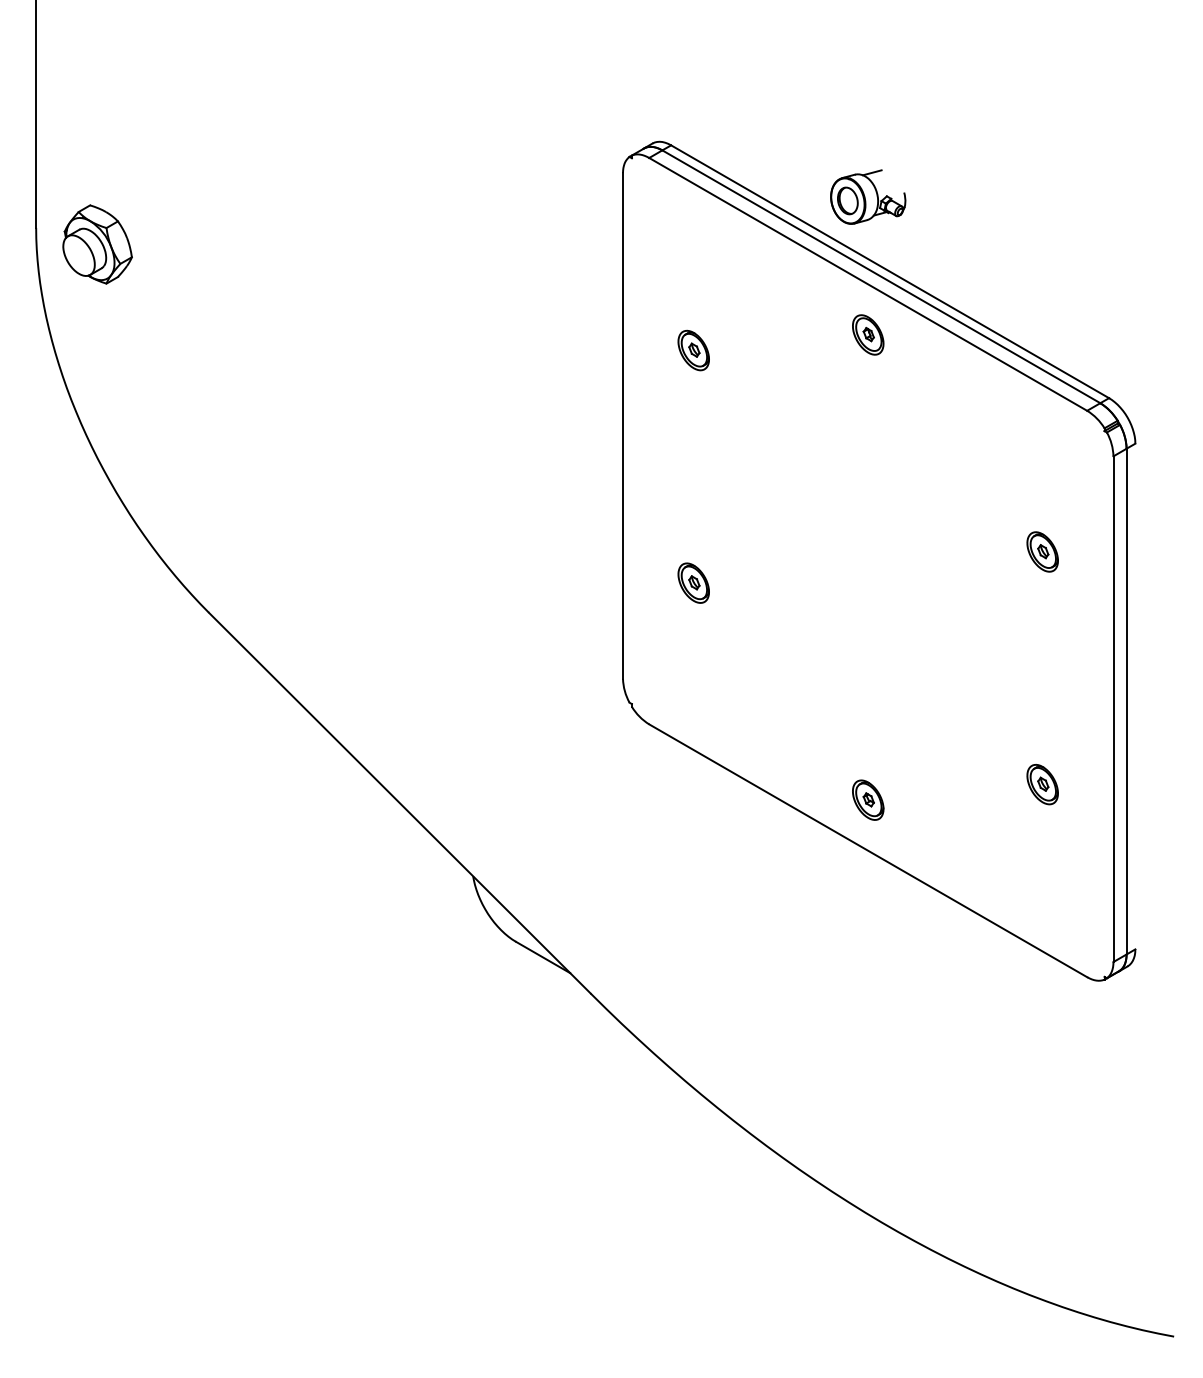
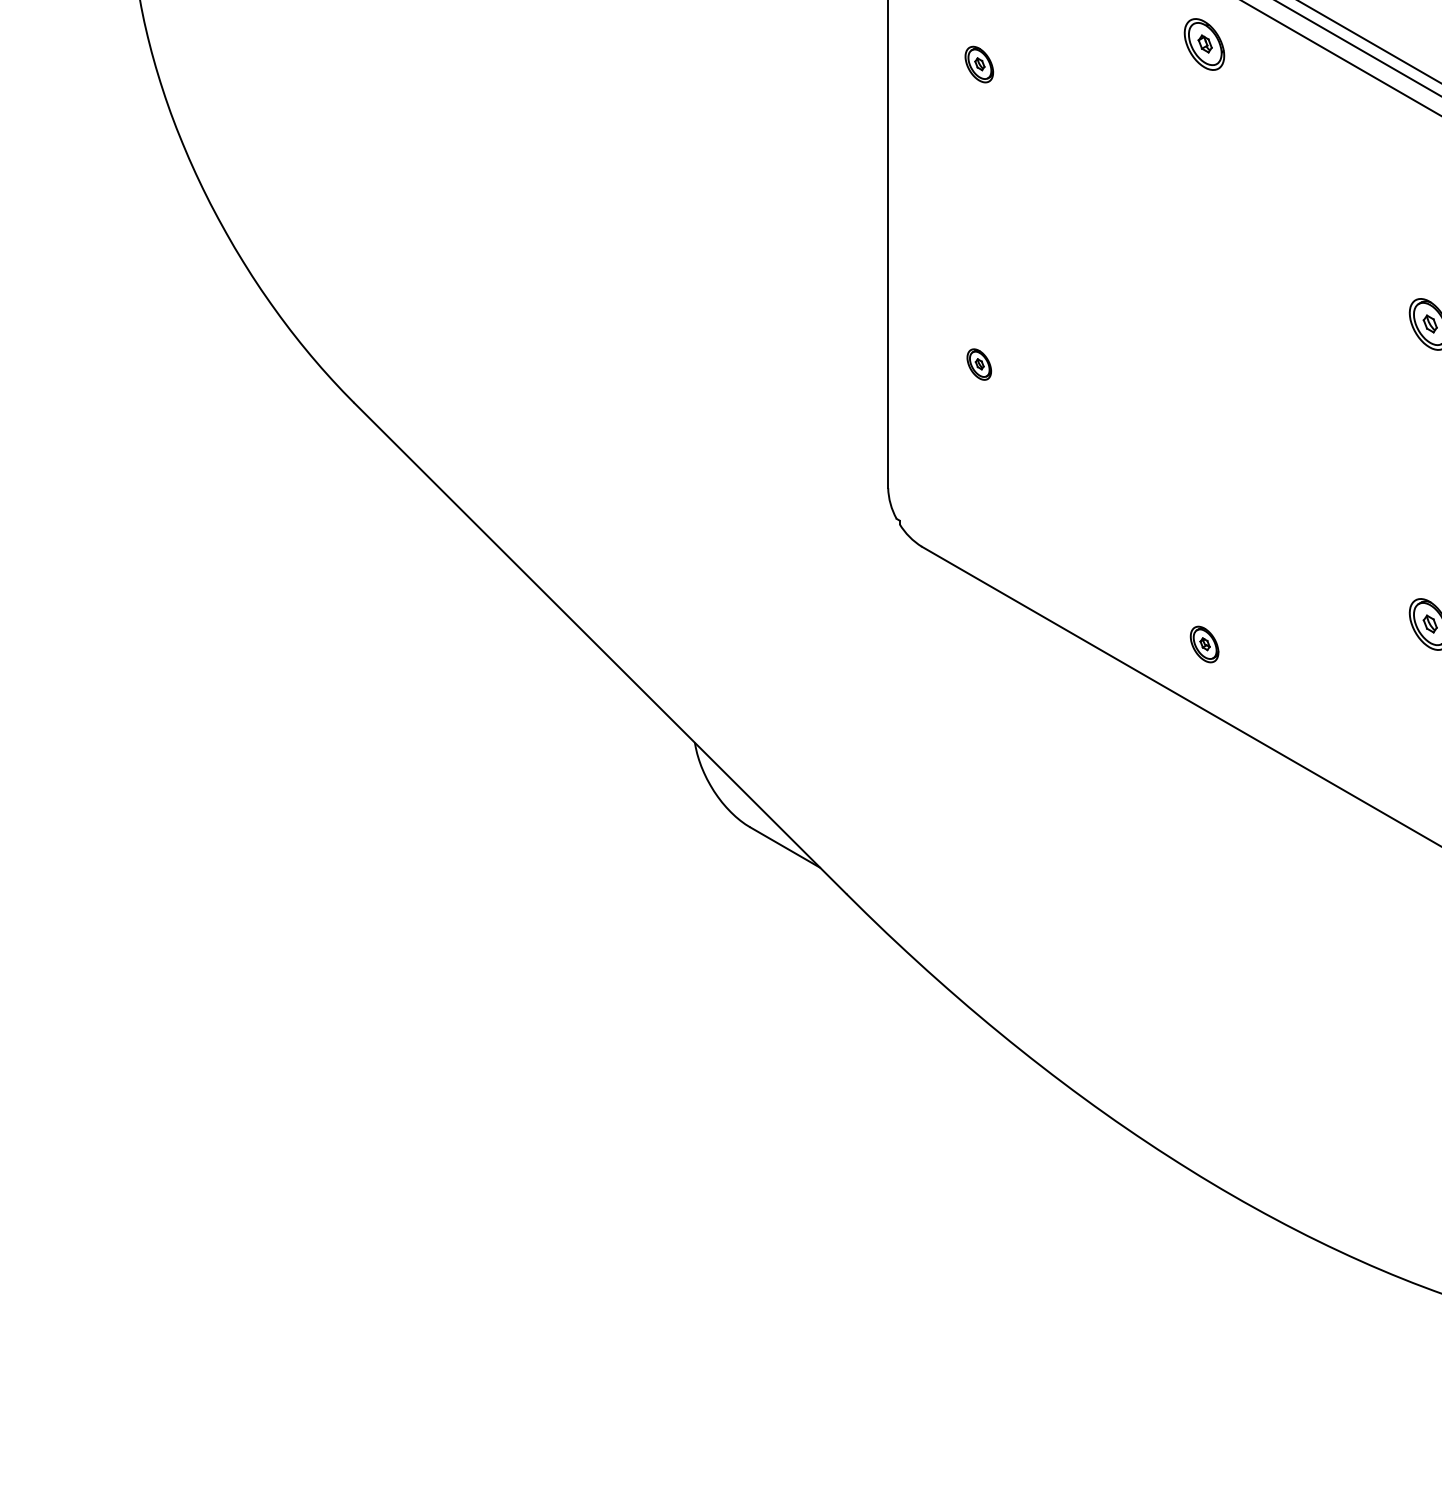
part: (693, 350) -> (979, 64), size x0.7
part: (693, 582) -> (979, 363), size x0.6
part: (868, 799) -> (1204, 643), size x0.7

